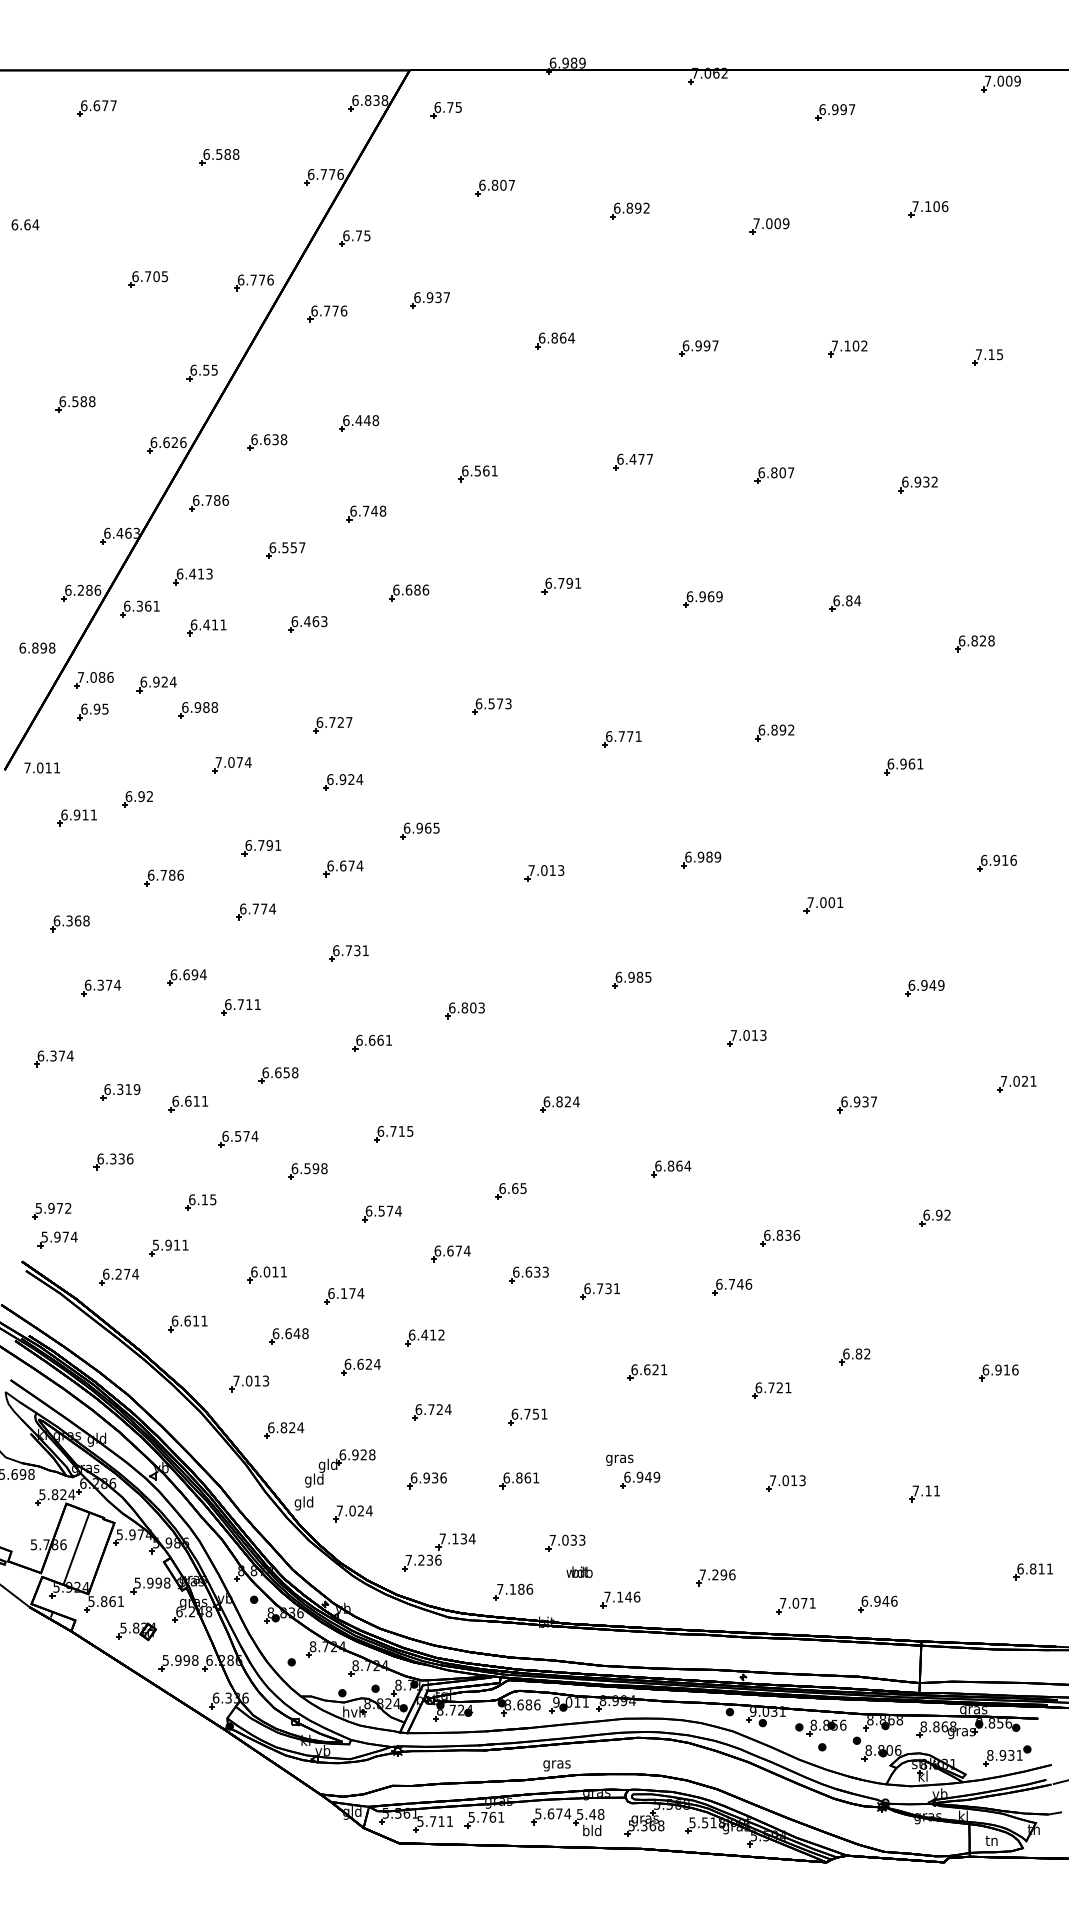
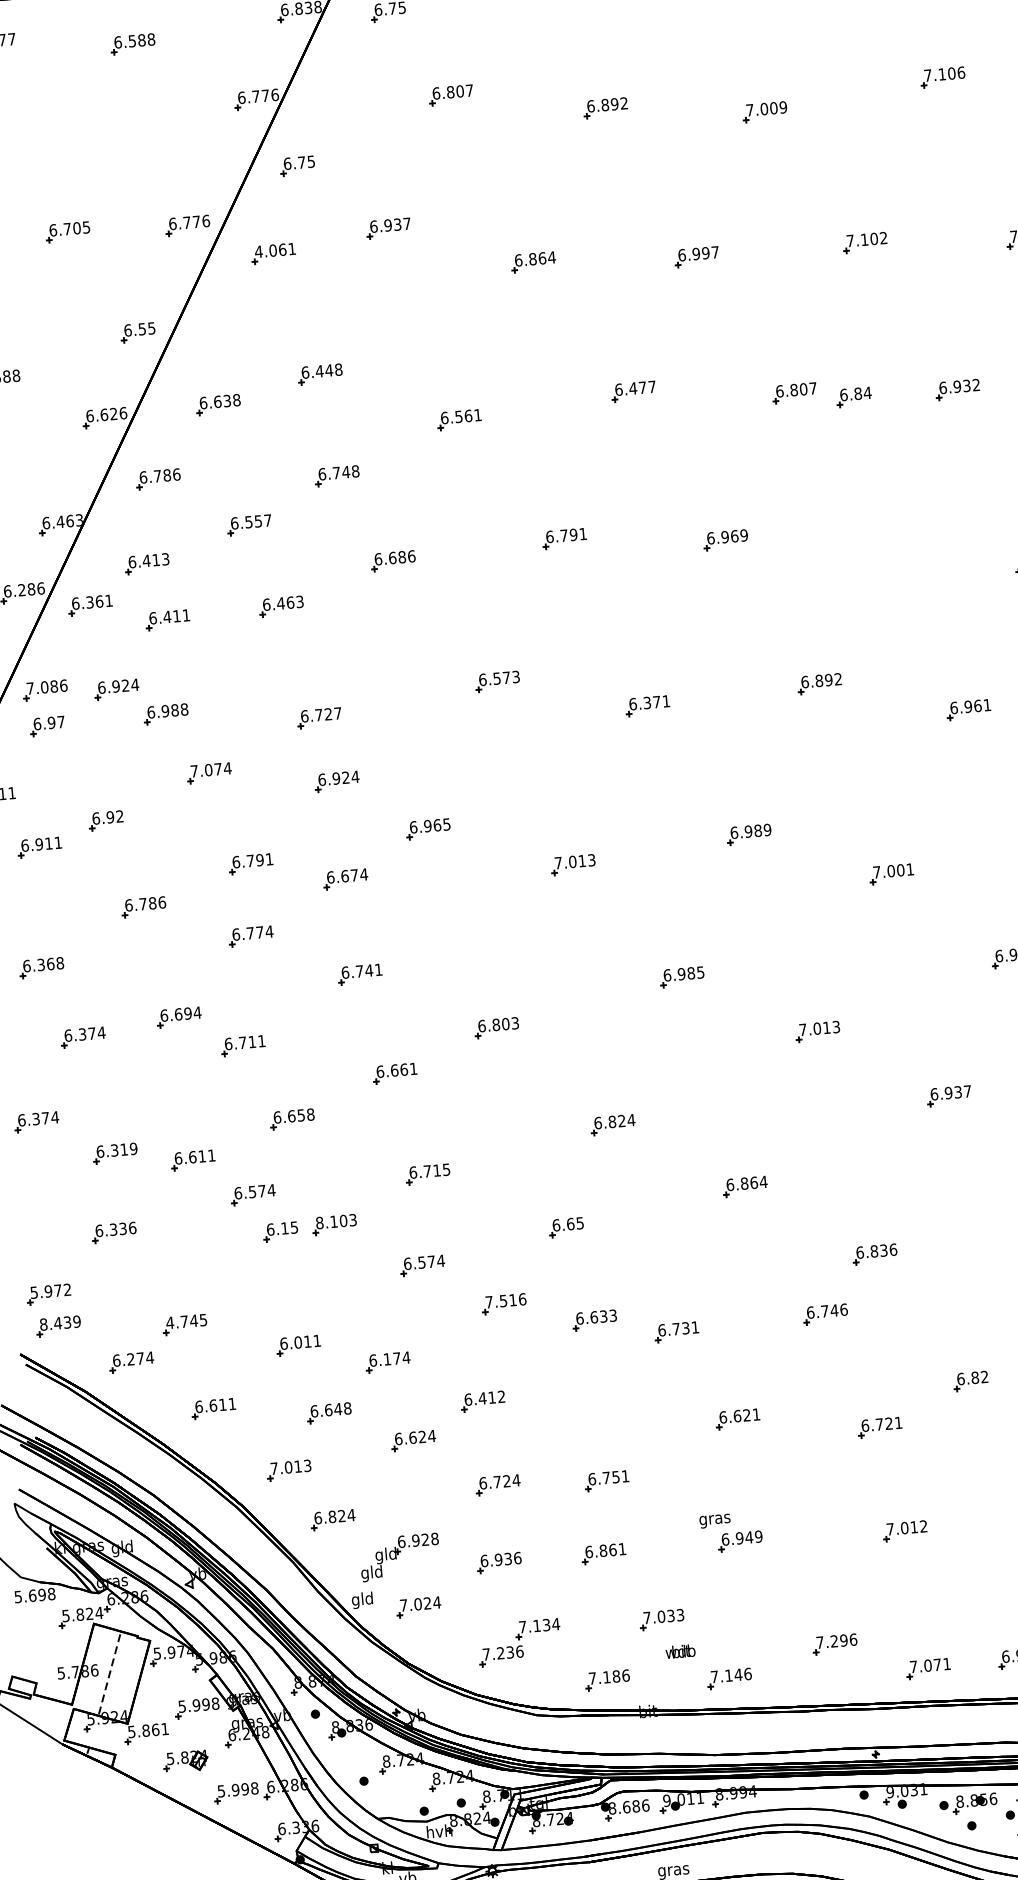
part: (219, 157) -> (132, 44), moved
text: (329, 310) -> (275, 249), 6.776 -> 4.061
part: (845, 603) -> (854, 397), moved
text: (105, 708) -> (61, 721), 6.95 -> 6.97
text: (621, 736) -> (646, 702), 6.771 -> 6.371
text: (356, 950) -> (368, 970), 6.731 -> 6.741
text: (309, 1168) -> (336, 1221), 6.598 -> 8.103
part: (200, 1202) -> (280, 1231), moved
text: (59, 1236) -> (60, 1322), 5.974 -> 8.439
text: (170, 1244) -> (186, 1320), 5.911 -> 4.745
text: (452, 1250) -> (505, 1300), 6.674 -> 7.516
text: (802, 1481) -> (923, 1527), 7.013 -> 7.012
line: (76, 1547) -> (109, 1672), solid -> dashed

